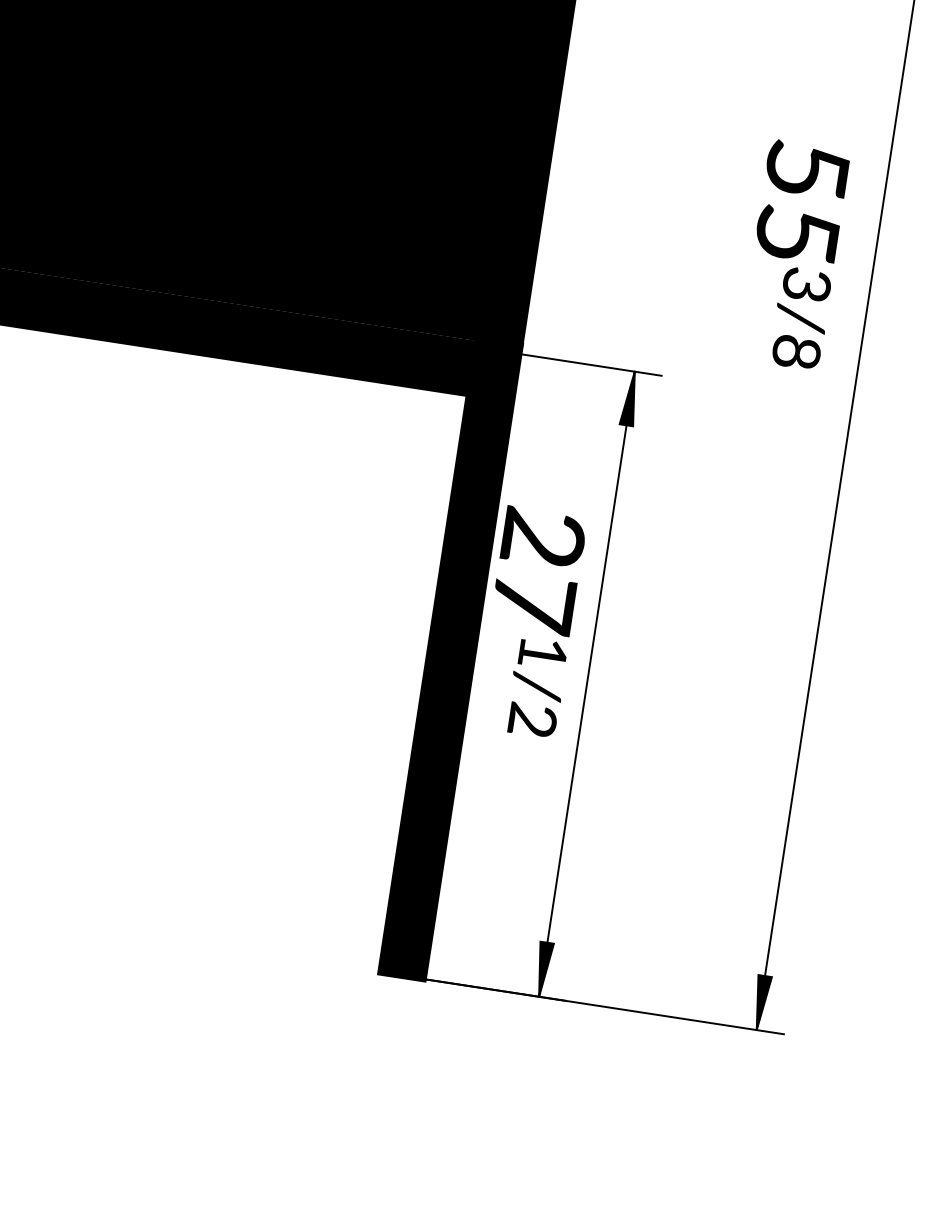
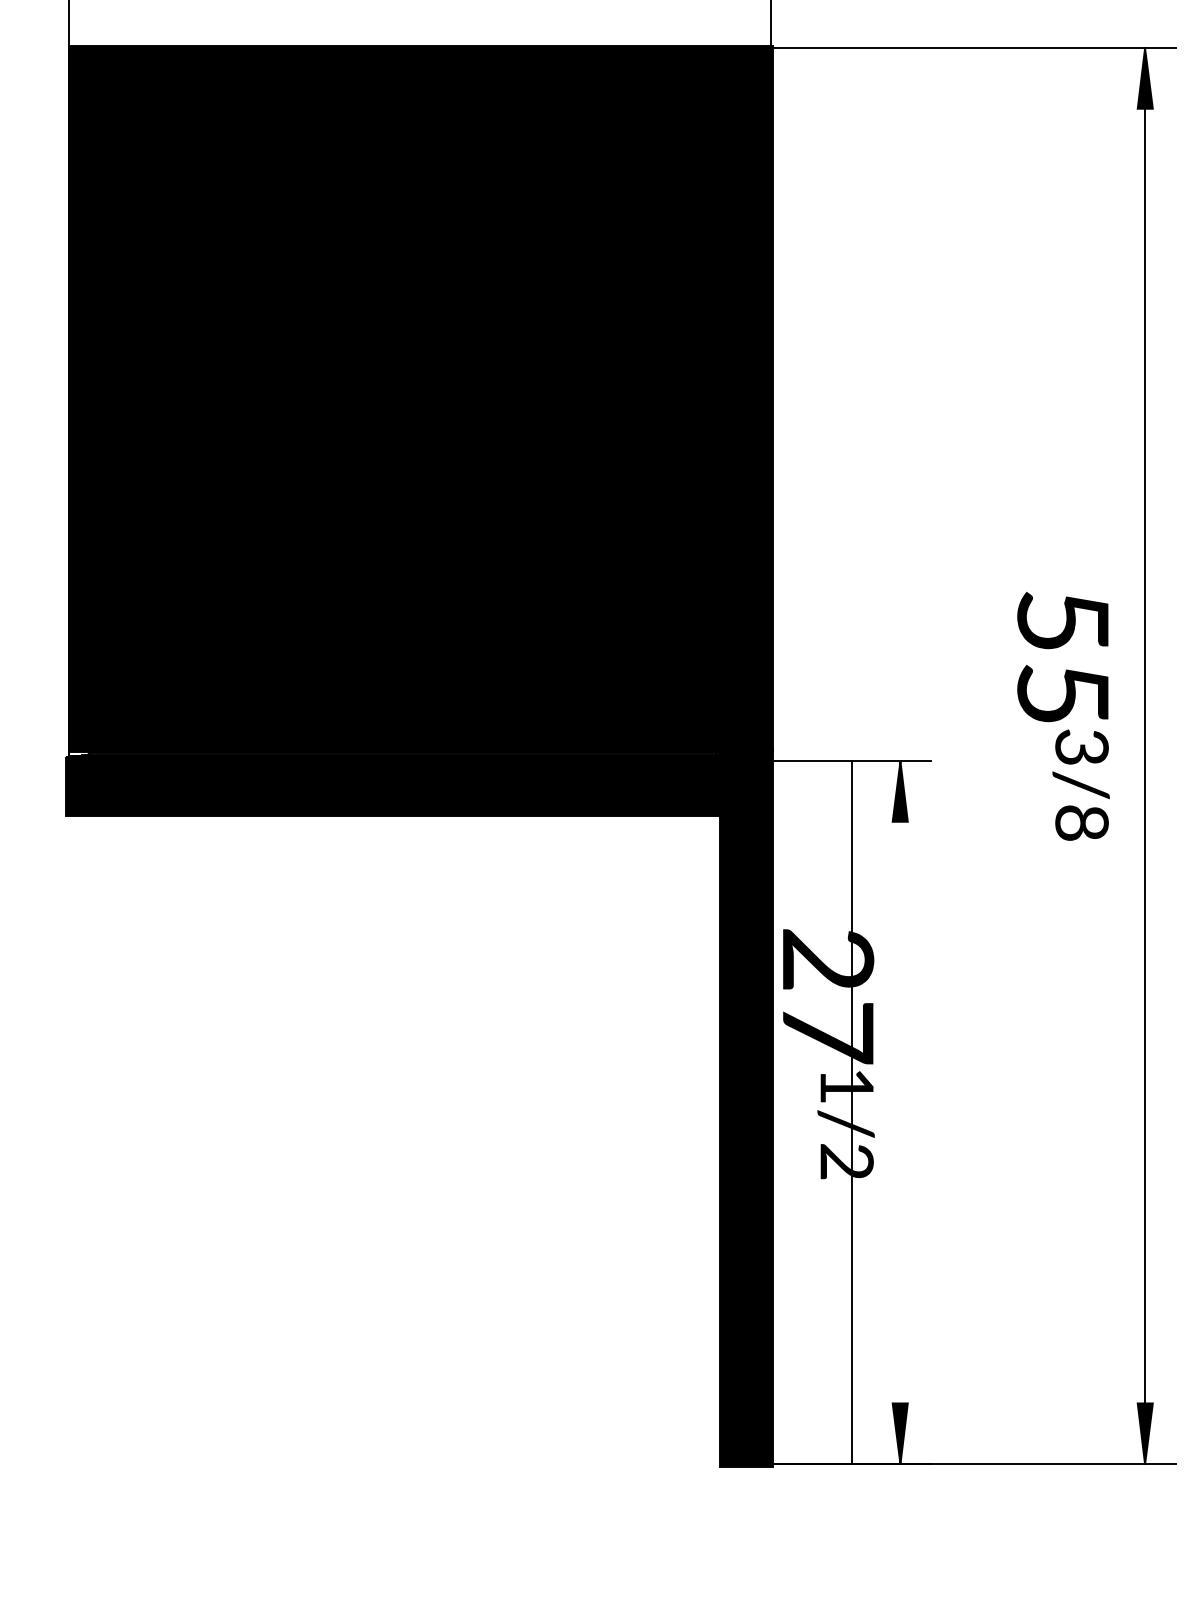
text: (794, 255) -> (1063, 716), moved
line: (587, 683) -> (852, 1112), moved

